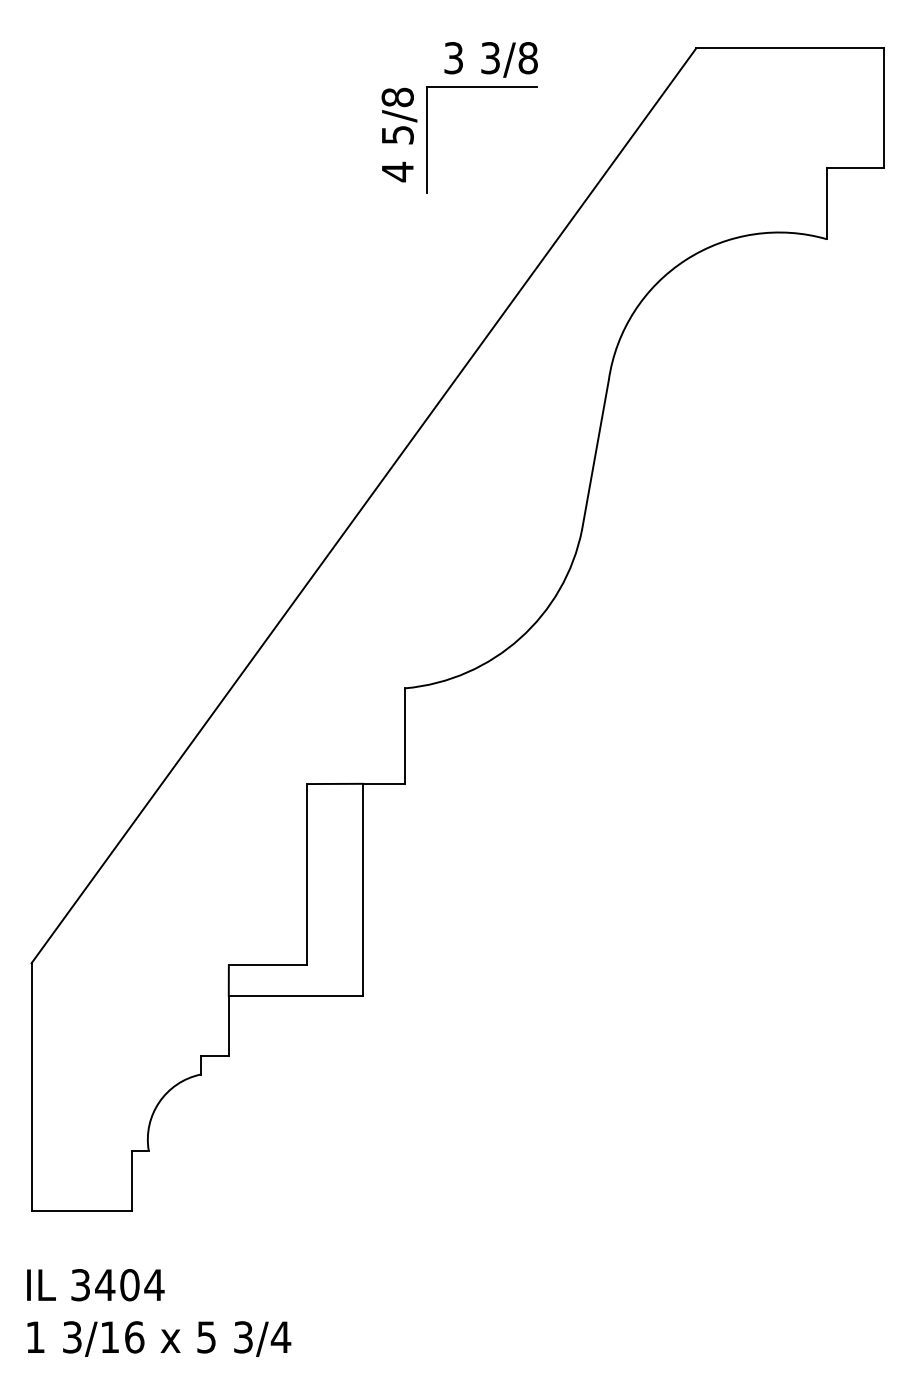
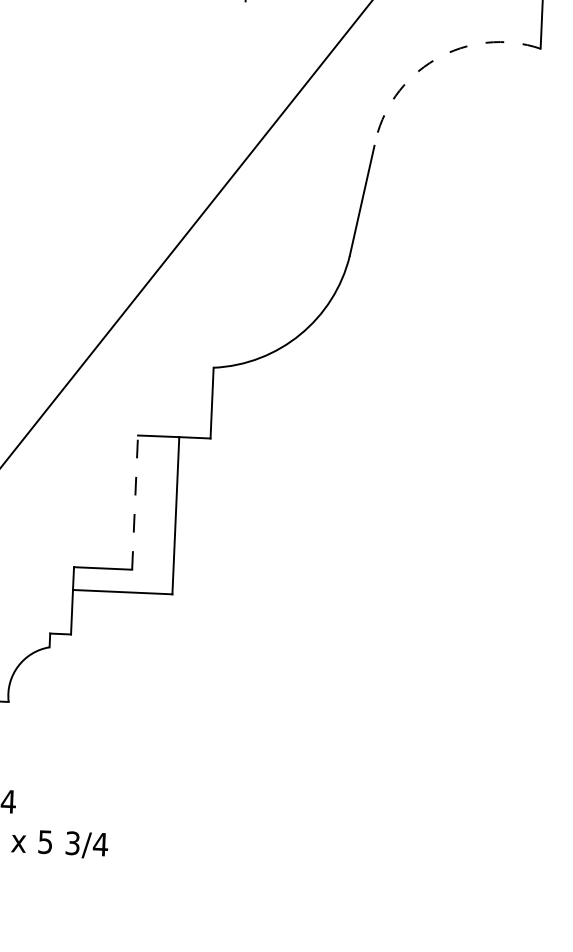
arc: (685, 259) -> (435, 59), solid -> dashed
line: (307, 874) -> (135, 502), solid -> dashed

